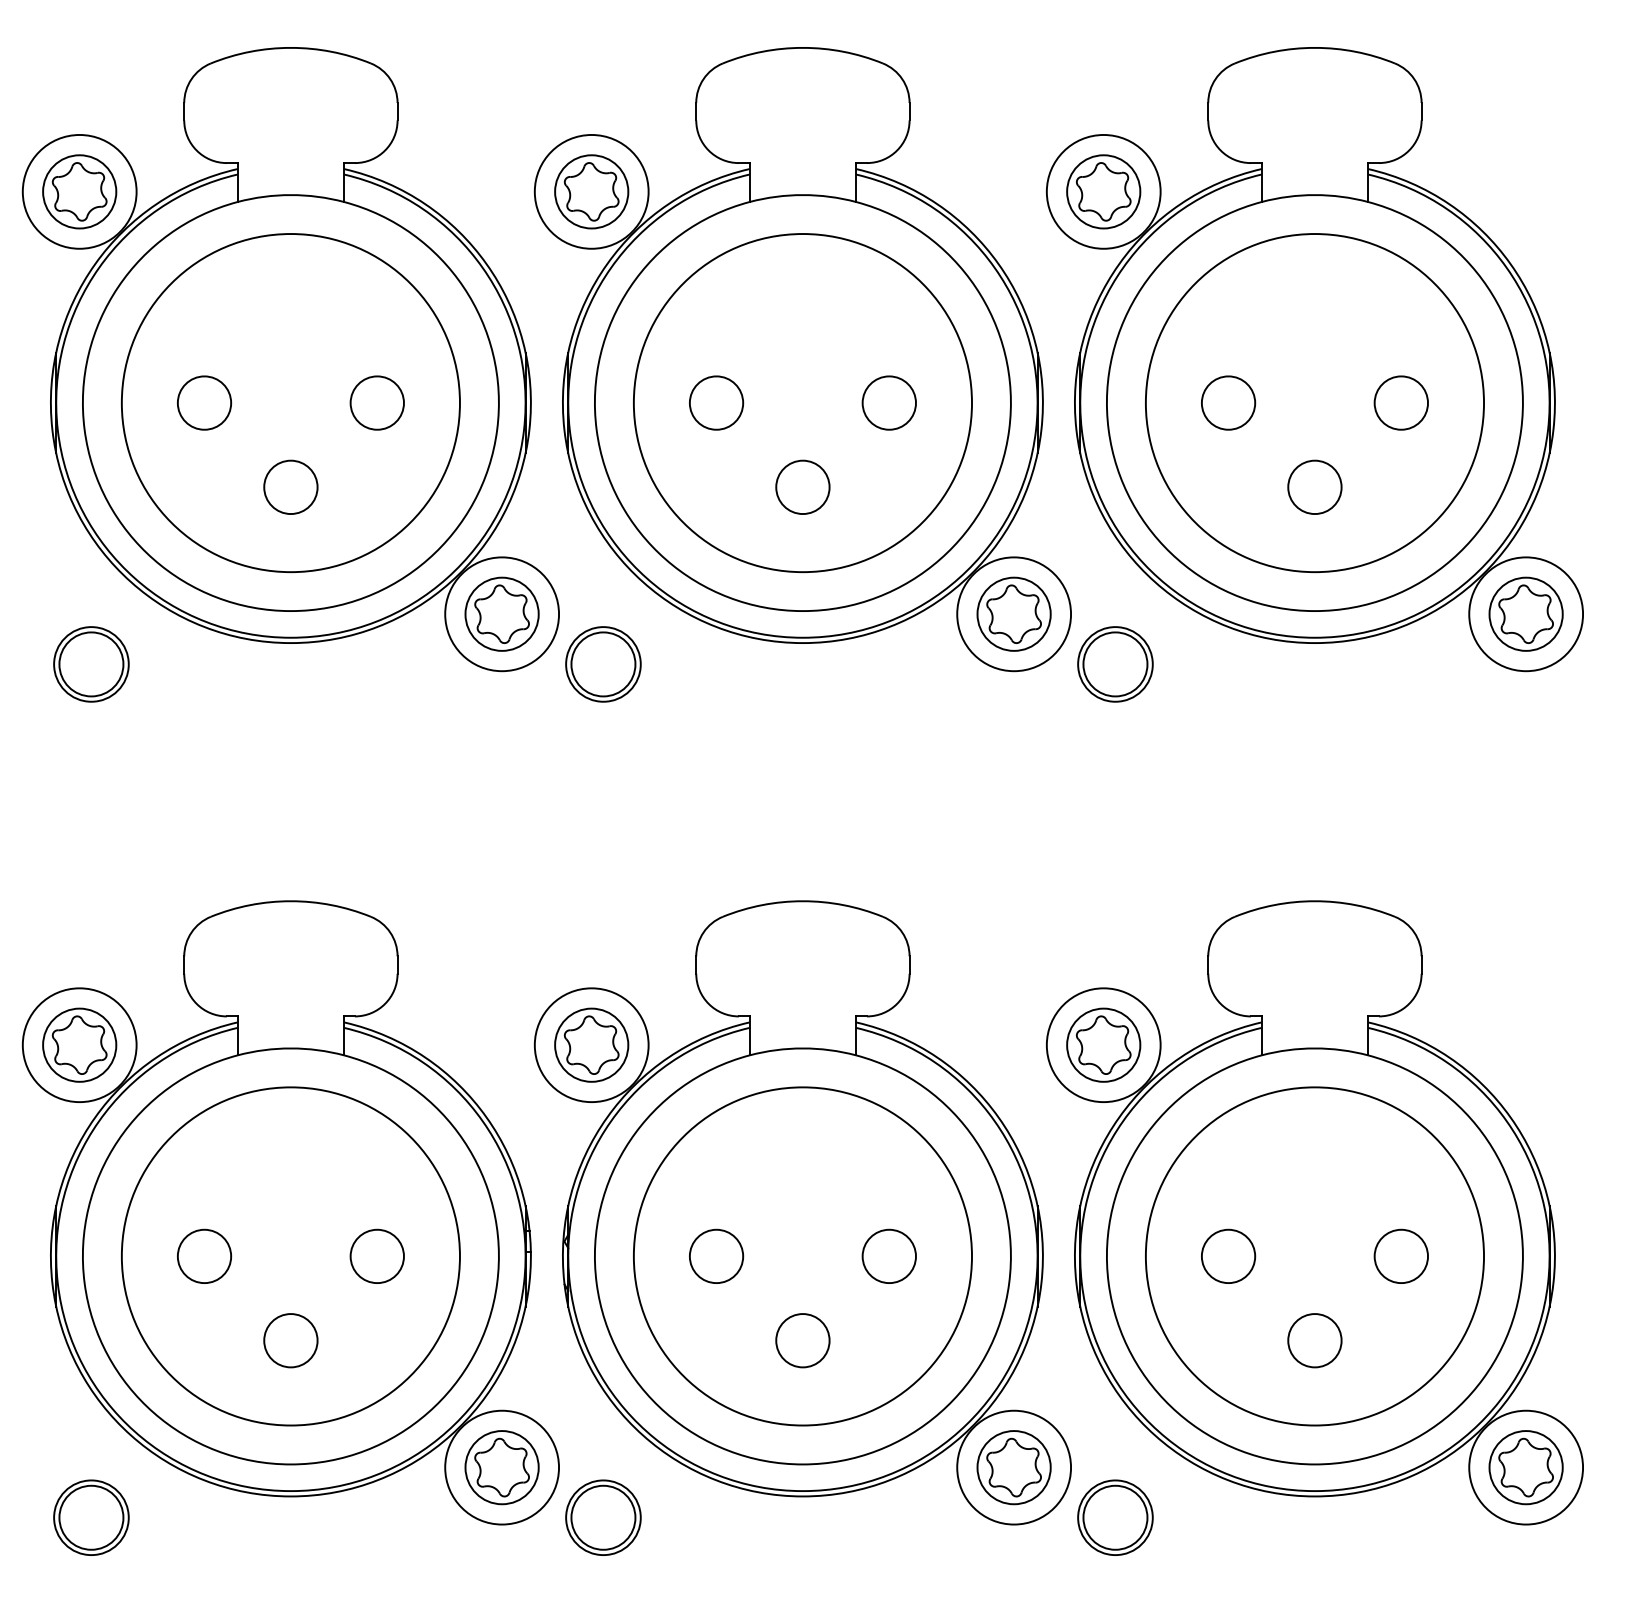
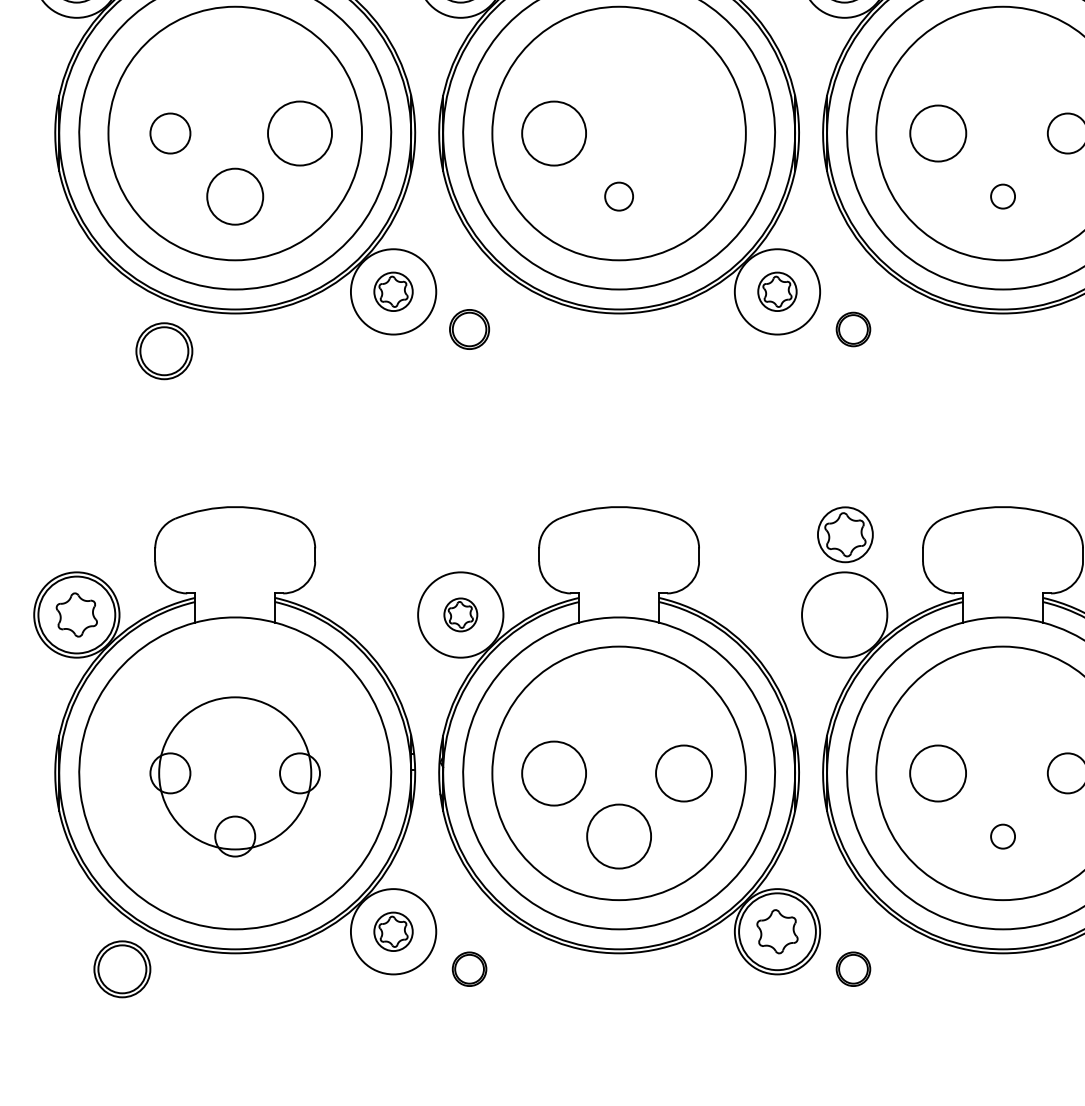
circle: (376, 402) -> (299, 133), size x1.6
circle: (716, 402) -> (554, 133), size x1.6
circle: (888, 402) -> (683, 133), removed
circle: (1228, 402) -> (938, 133), size x1.4
circle: (802, 486) -> (618, 196), size x0.7
circle: (1314, 486) -> (1002, 196), size x0.6
circle: (290, 487) -> (234, 196), size x1.4
part: (501, 613) -> (393, 291), size x0.7
part: (1013, 613) -> (777, 291), size x0.7
part: (91, 664) -> (164, 351), moved
part: (603, 664) -> (469, 329), size x0.7
part: (1115, 664) -> (853, 329), size x0.6
circle: (79, 1044) -> (76, 614), size x1.4
part: (591, 1044) -> (460, 614), size x0.6
part: (1103, 1044) -> (845, 534), moved
circle: (716, 1255) -> (554, 772), size x1.6
circle: (888, 1255) -> (683, 772), size x1.4
circle: (1228, 1255) -> (938, 772), size x1.4
circle: (290, 1256) -> (234, 773), size x0.6
circle: (802, 1340) -> (618, 836), size x1.6
circle: (1314, 1340) -> (1002, 836), size x0.6
part: (501, 1467) -> (393, 931), size x0.7
circle: (1013, 1467) -> (777, 931), size x1.4
part: (91, 1517) -> (122, 969), moved
part: (603, 1517) -> (469, 969), size x0.6
part: (1115, 1517) -> (853, 969), size x0.6

